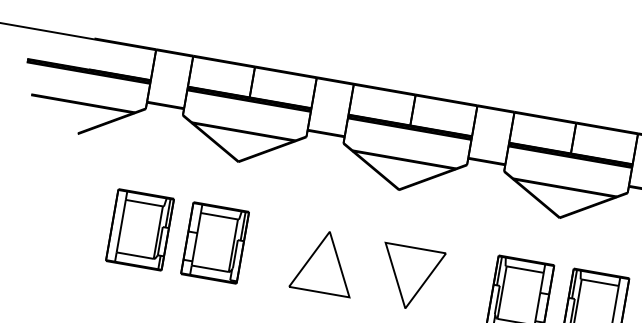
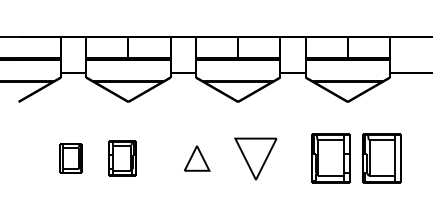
part: (139, 229) -> (70, 158), size x0.6
part: (213, 242) -> (121, 158), size x0.7
part: (323, 261) -> (196, 158), size x0.6

